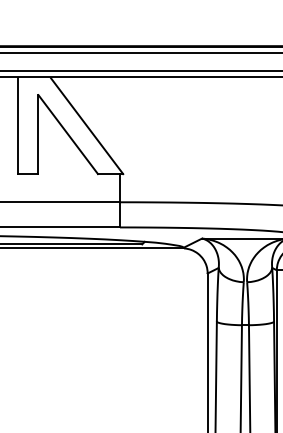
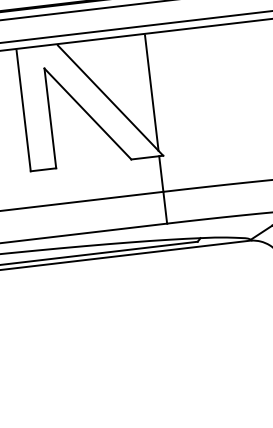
line: (120, 123) -> (152, 92), added

